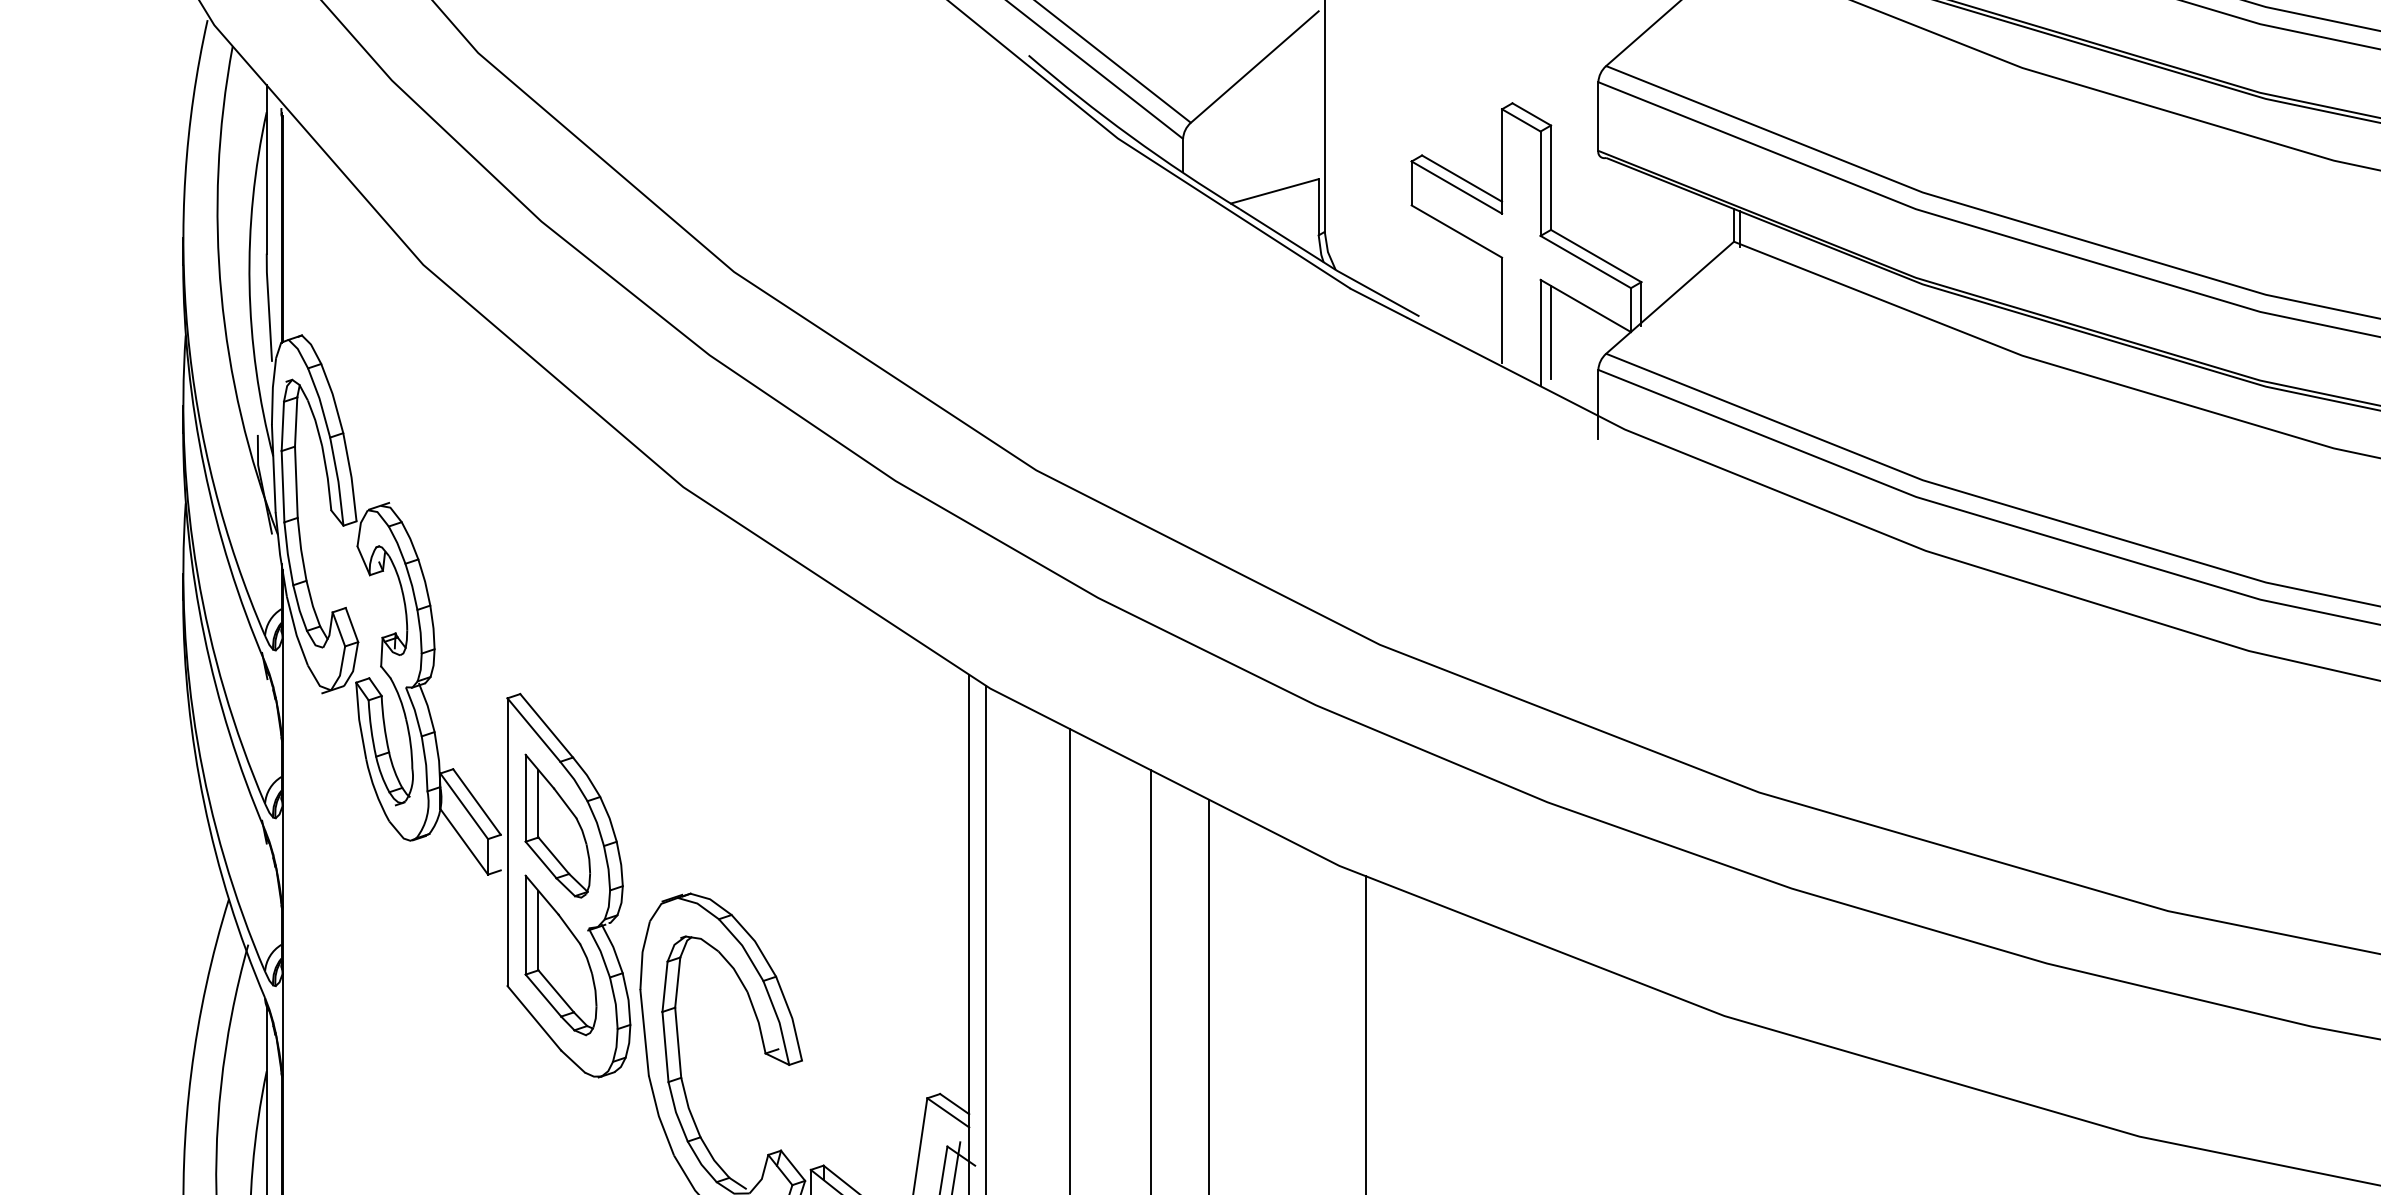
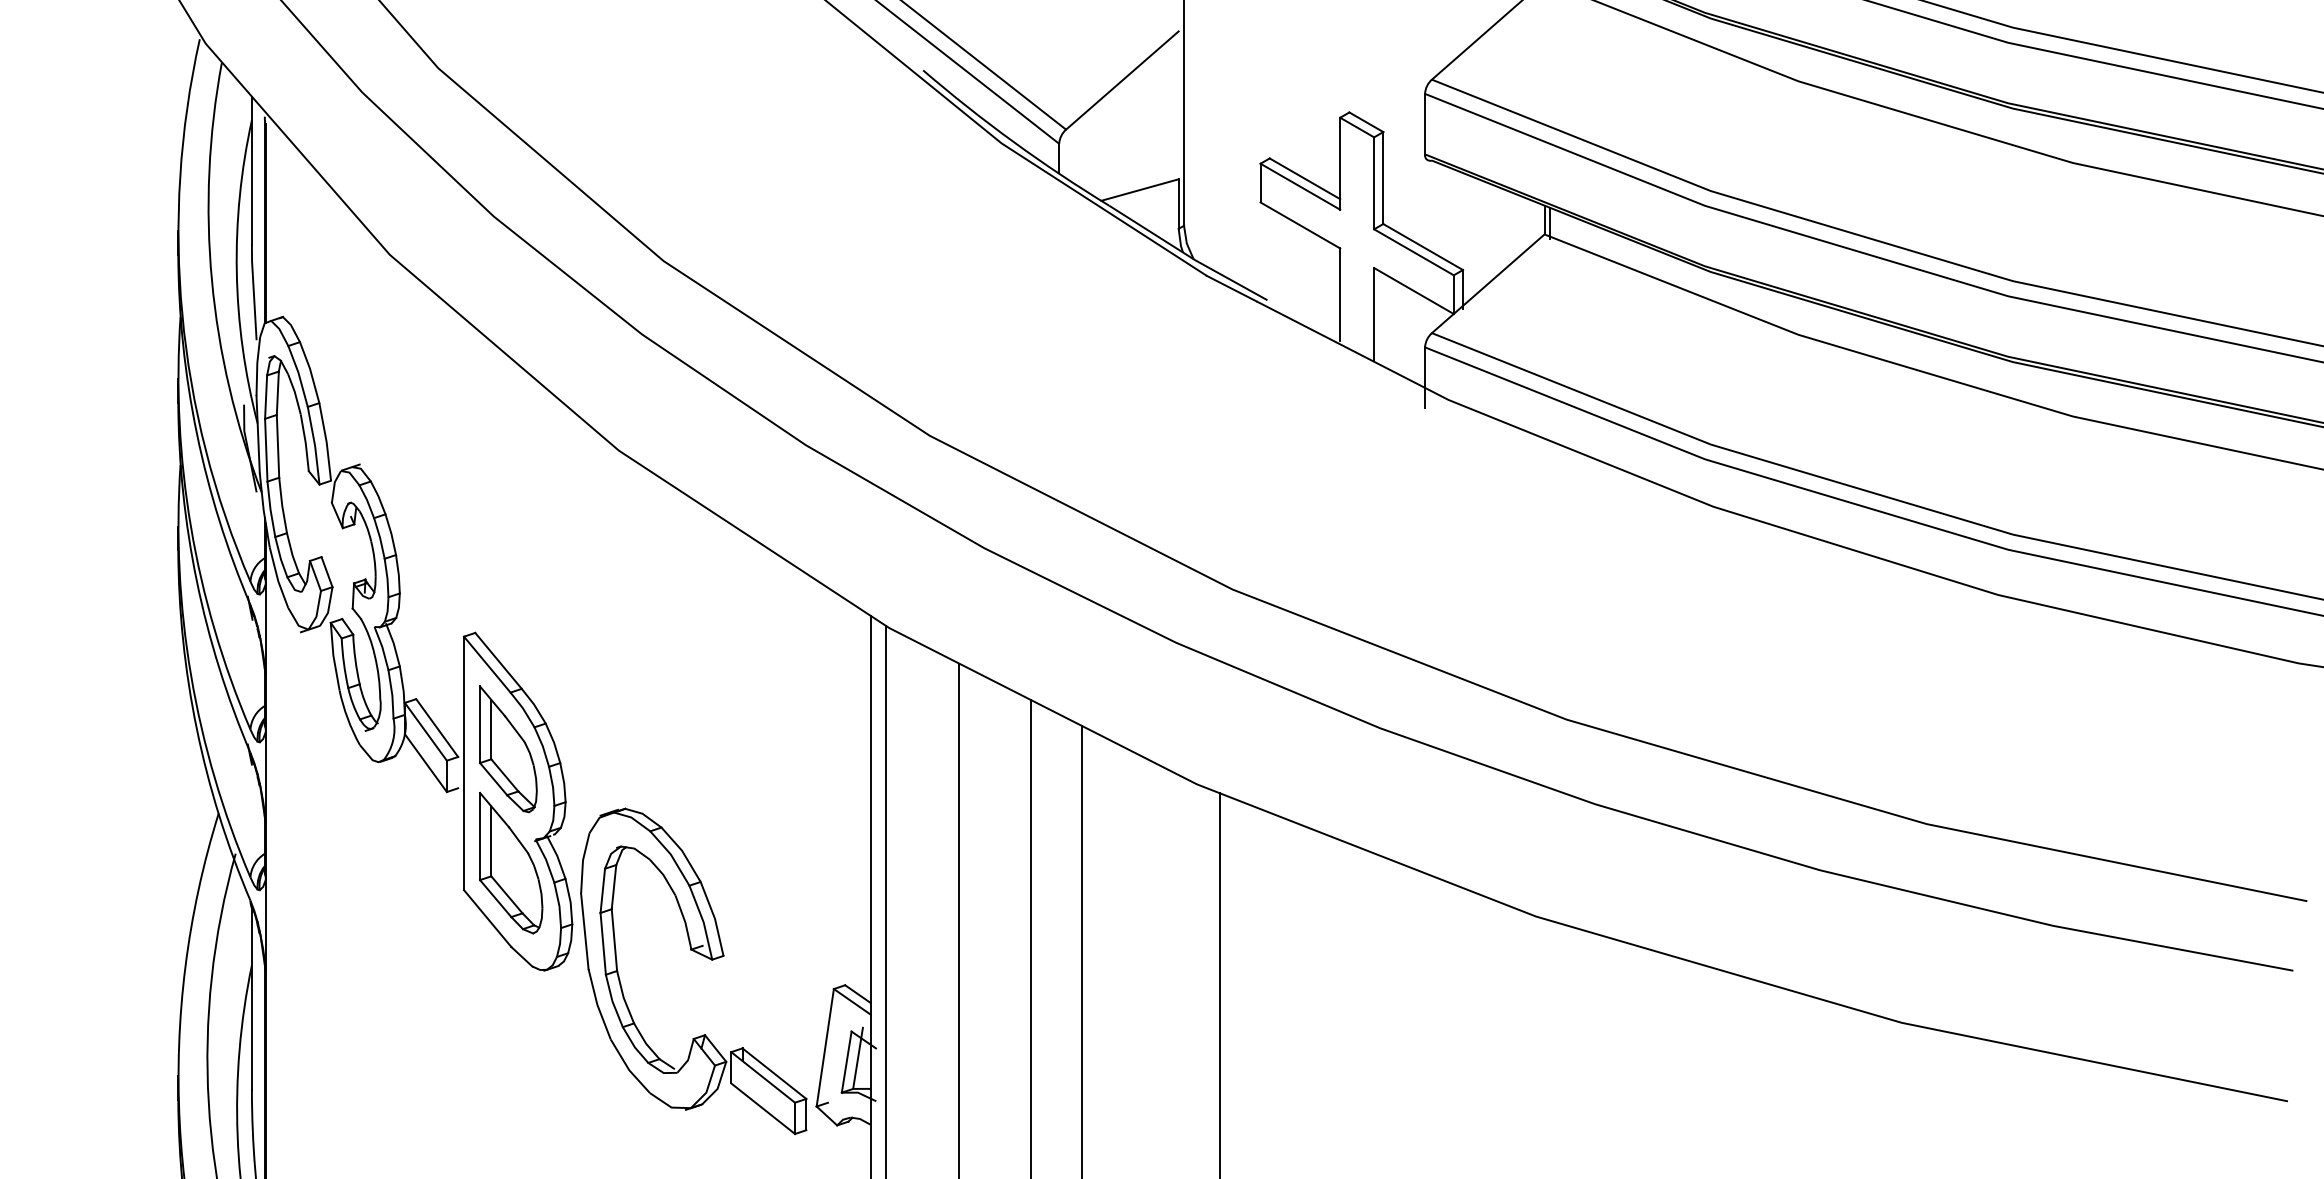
line: (1551, 332) -> (1383, 314), removed

